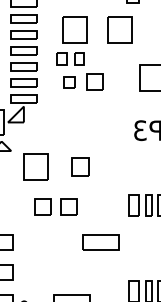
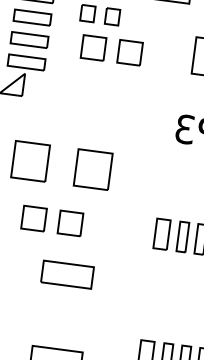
part: (68, 81) -> (92, 46), size x1.43
part: (79, 166) -> (92, 168), size x1.43
part: (100, 242) -> (67, 274), moved

